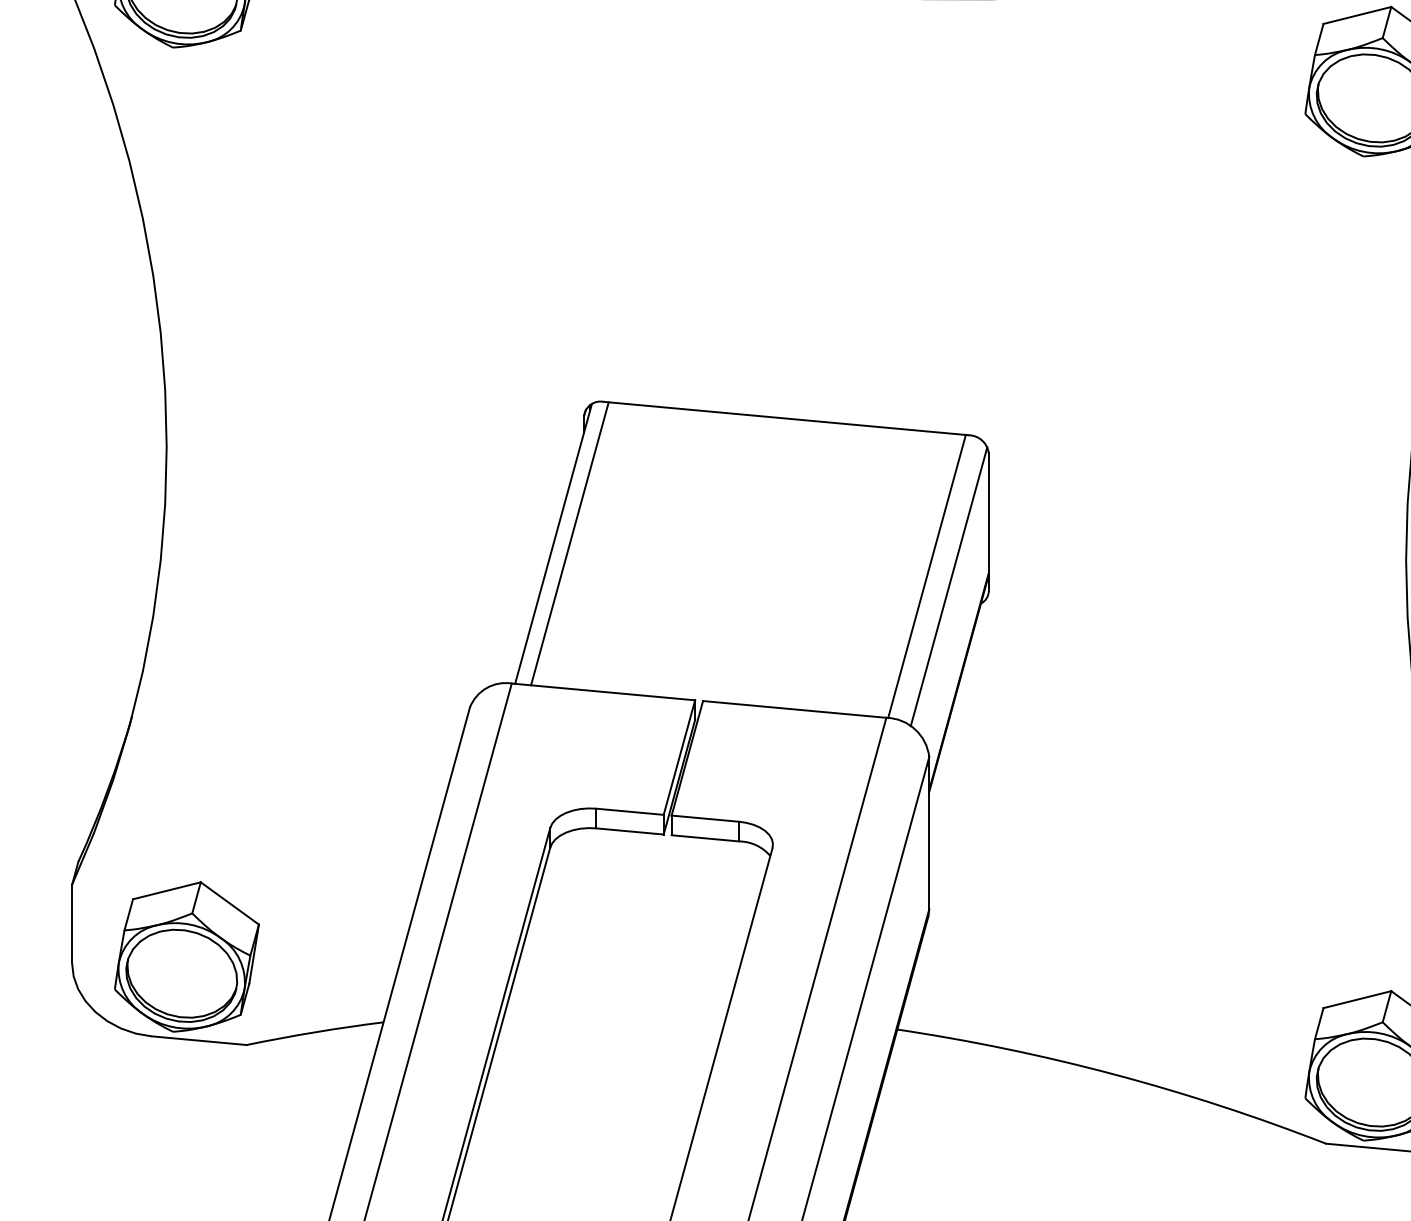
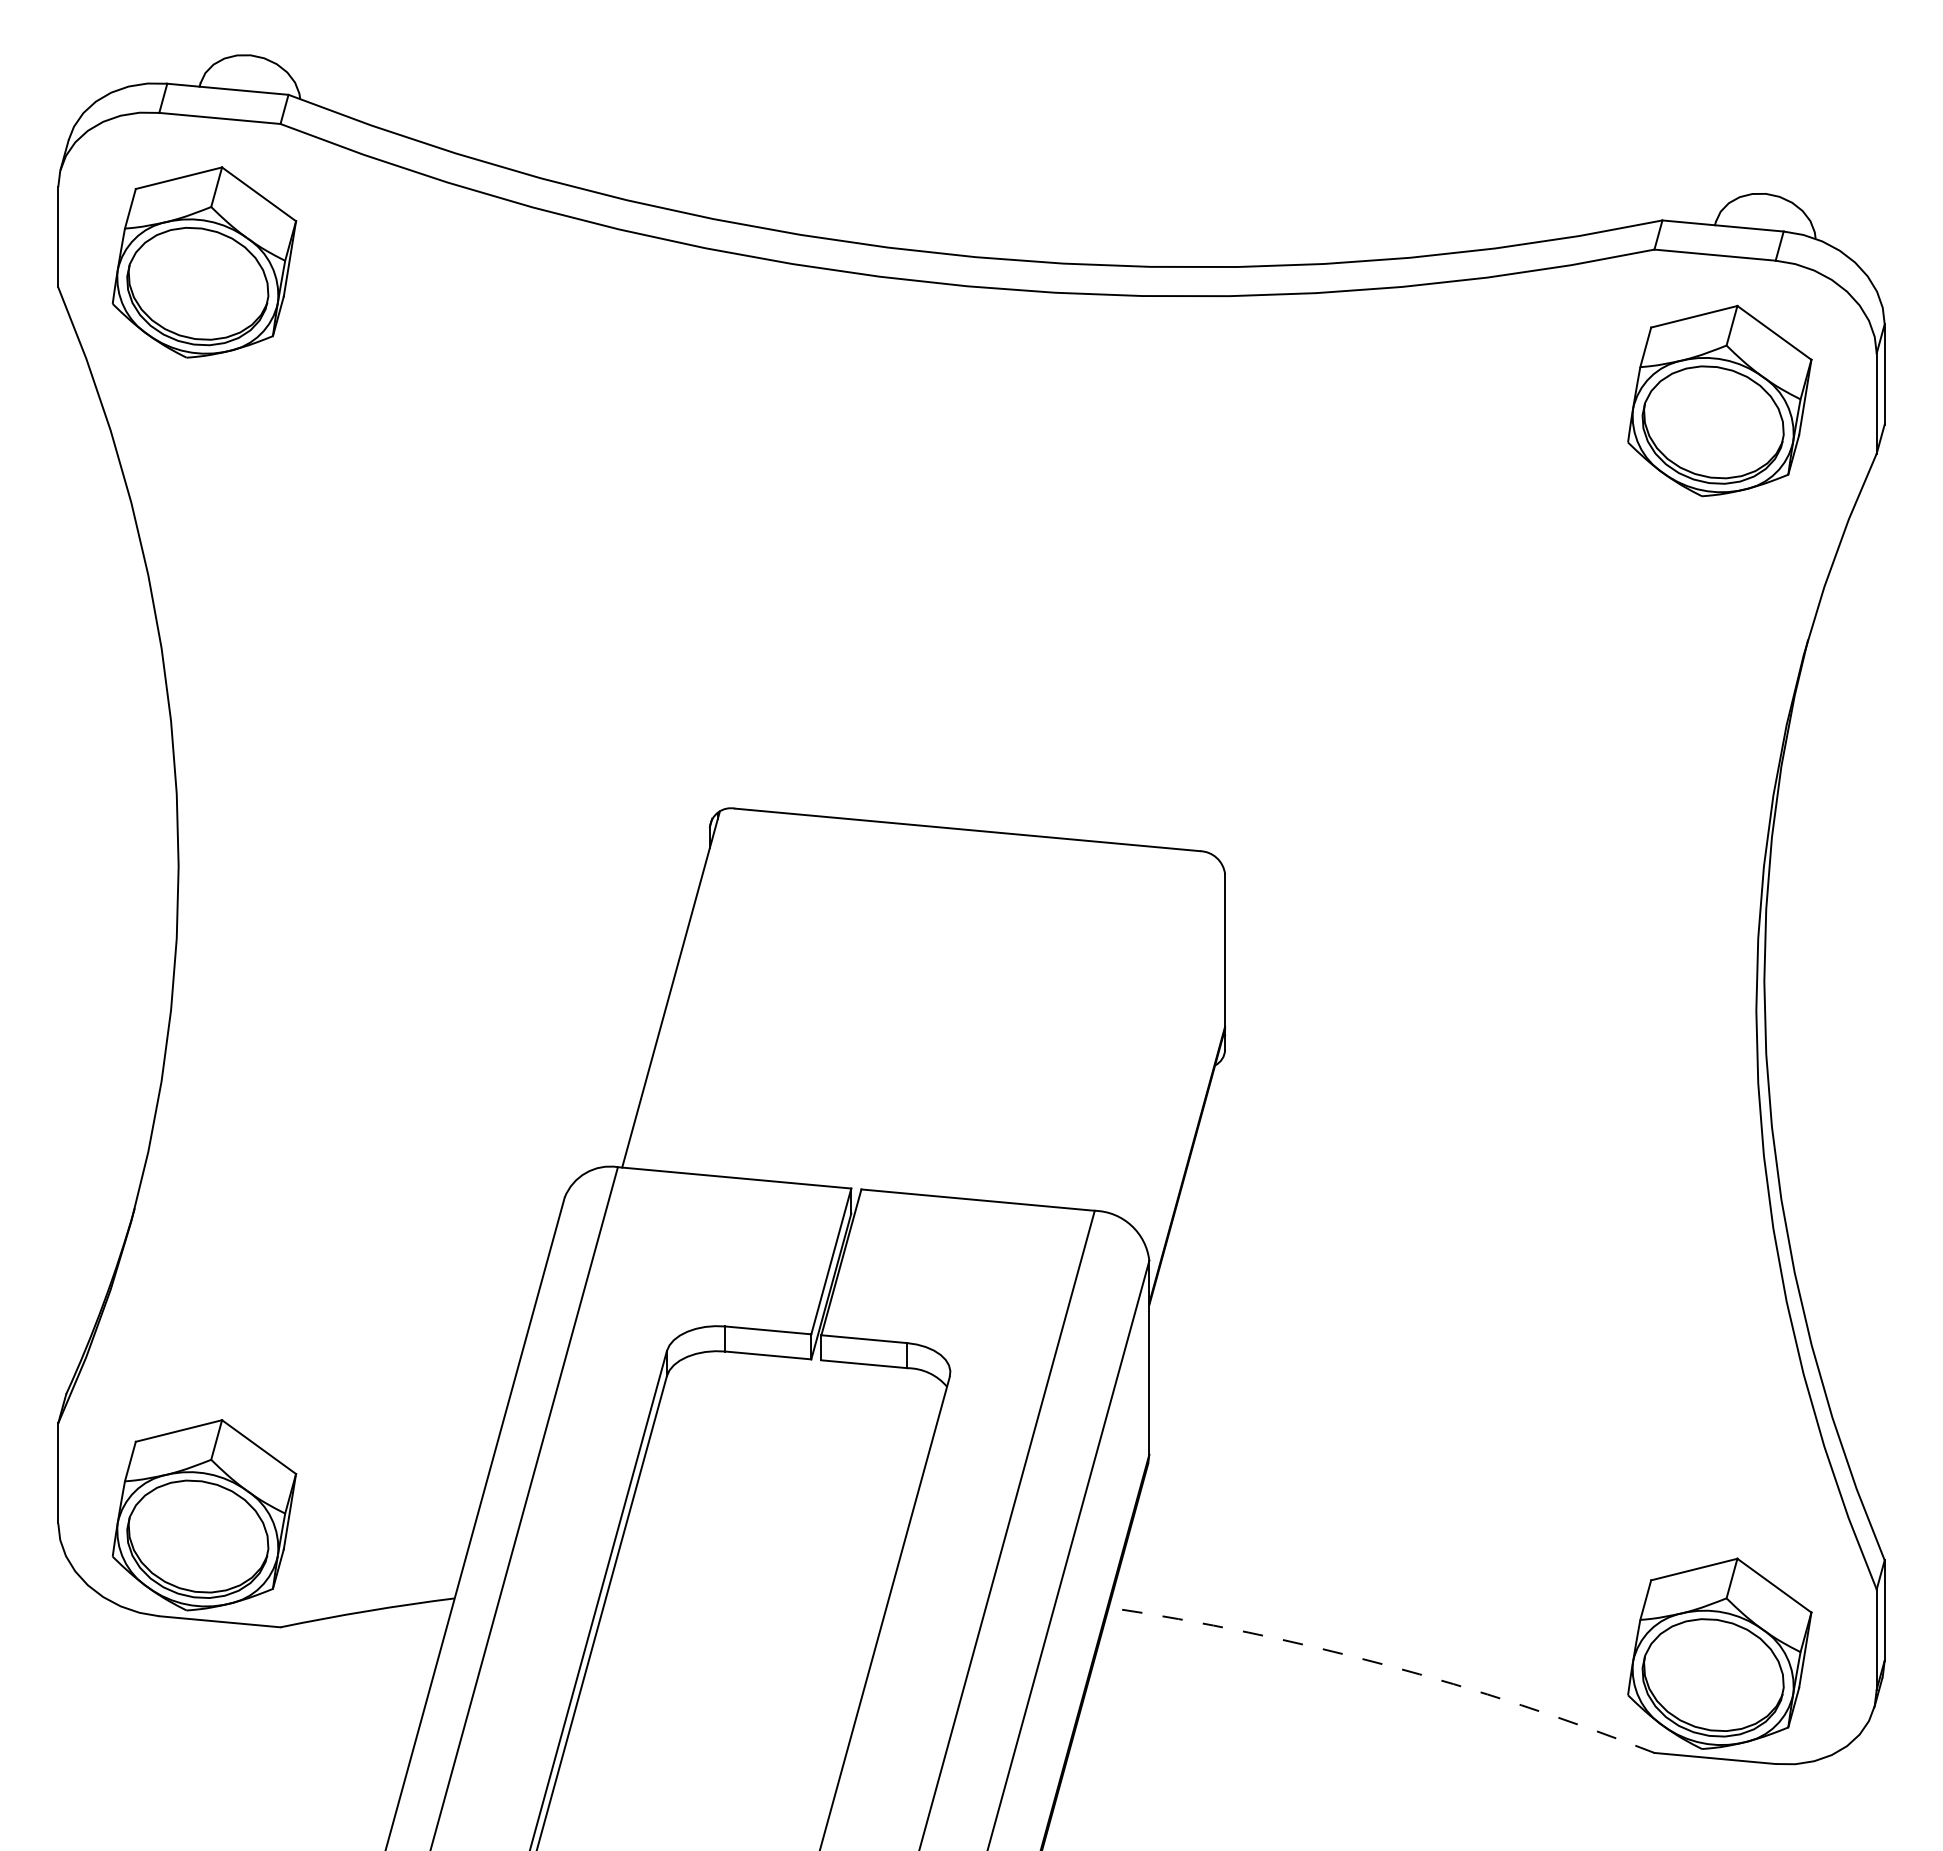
line: (569, 543) -> (691, 989), removed
line: (927, 576) -> (1146, 1030), removed
line: (949, 586) -> (1174, 1043), removed
arc: (1114, 1075) -> (1385, 1665), solid -> dashed

